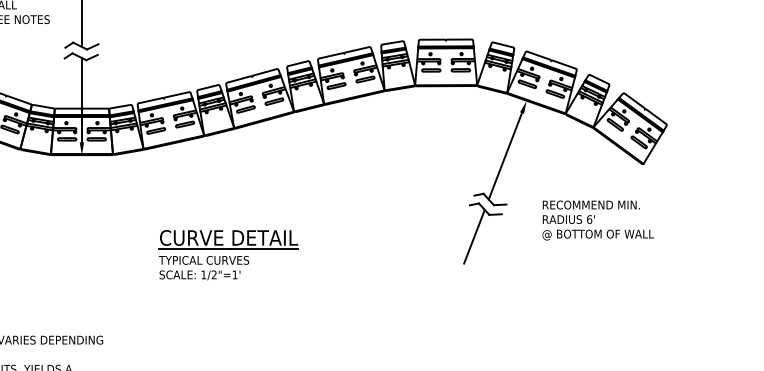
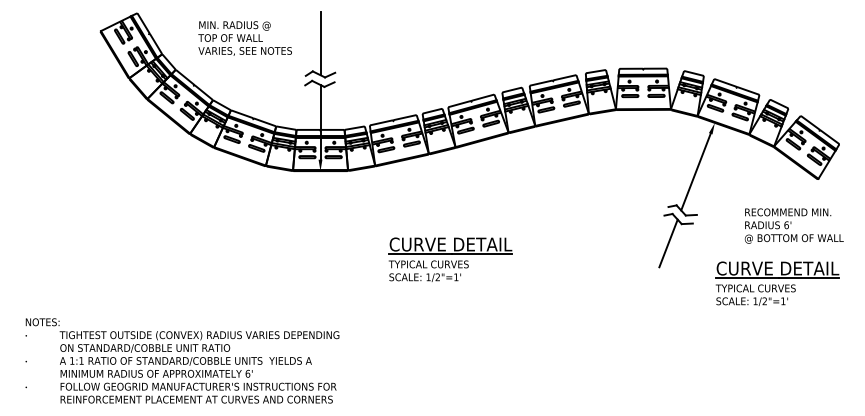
text: (597, 219) -> (793, 225), moved
part: (597, 281) -> (777, 283), added

